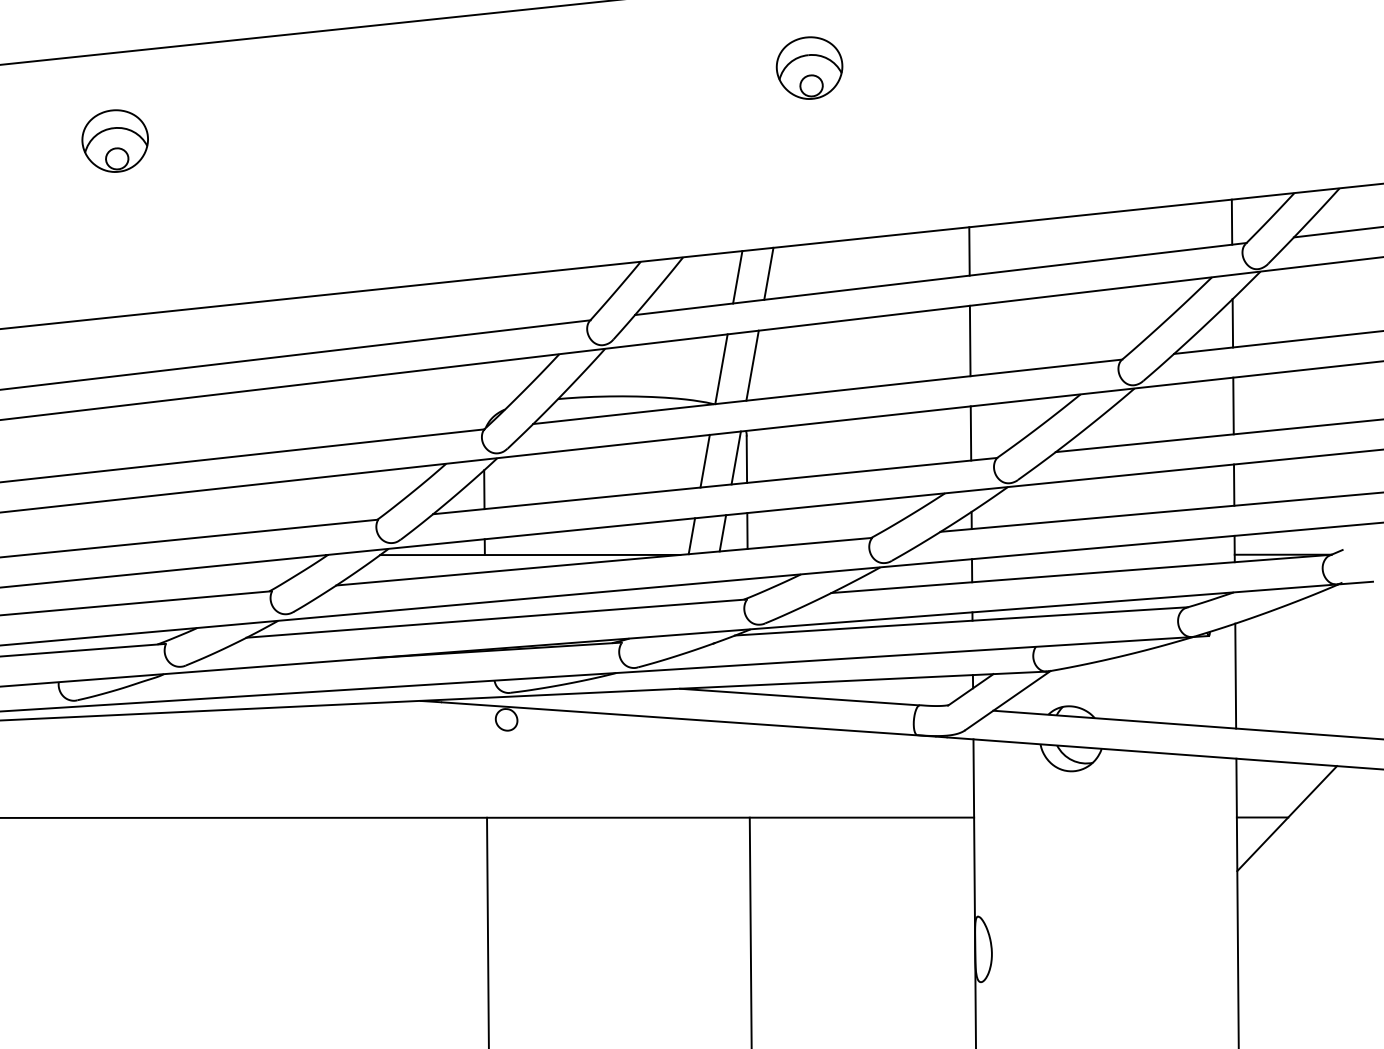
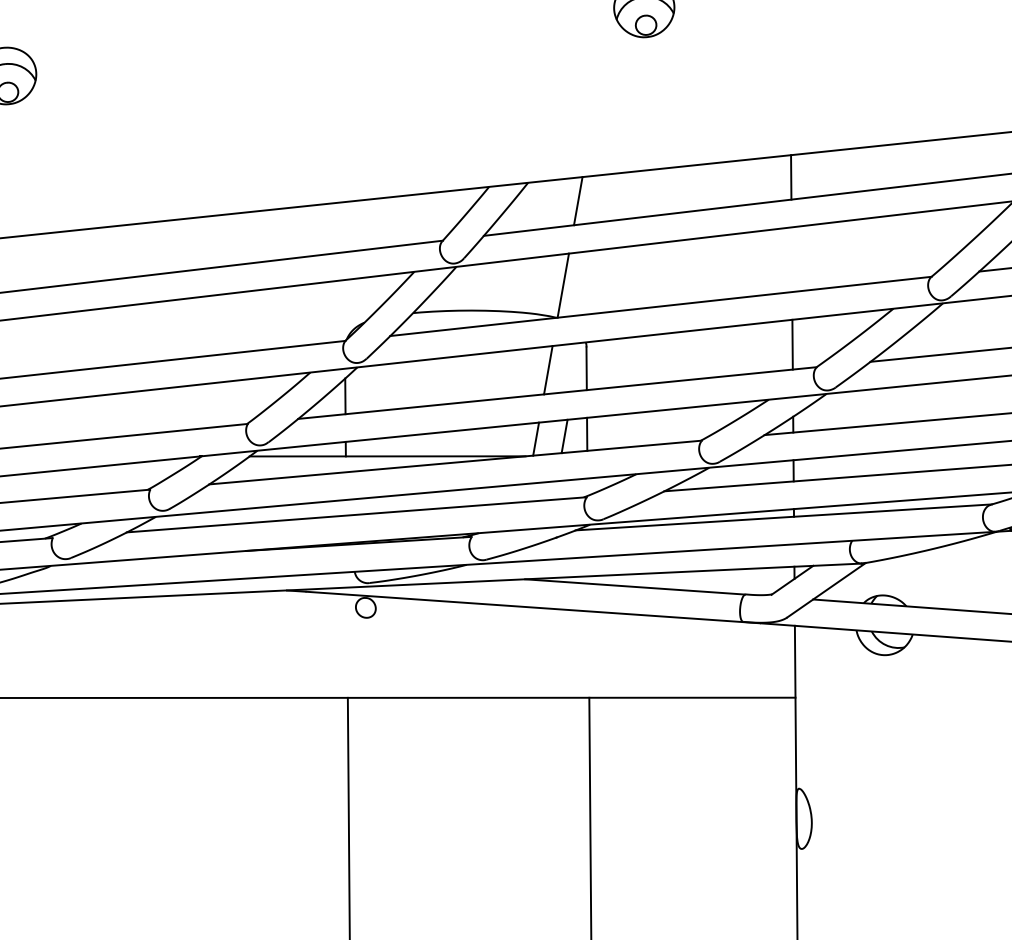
line: (768, 273) -> (606, 197), removed
line: (969, 340) -> (791, 259), removed
line: (752, 365) -> (591, 282), removed
line: (735, 457) -> (576, 366), removed

